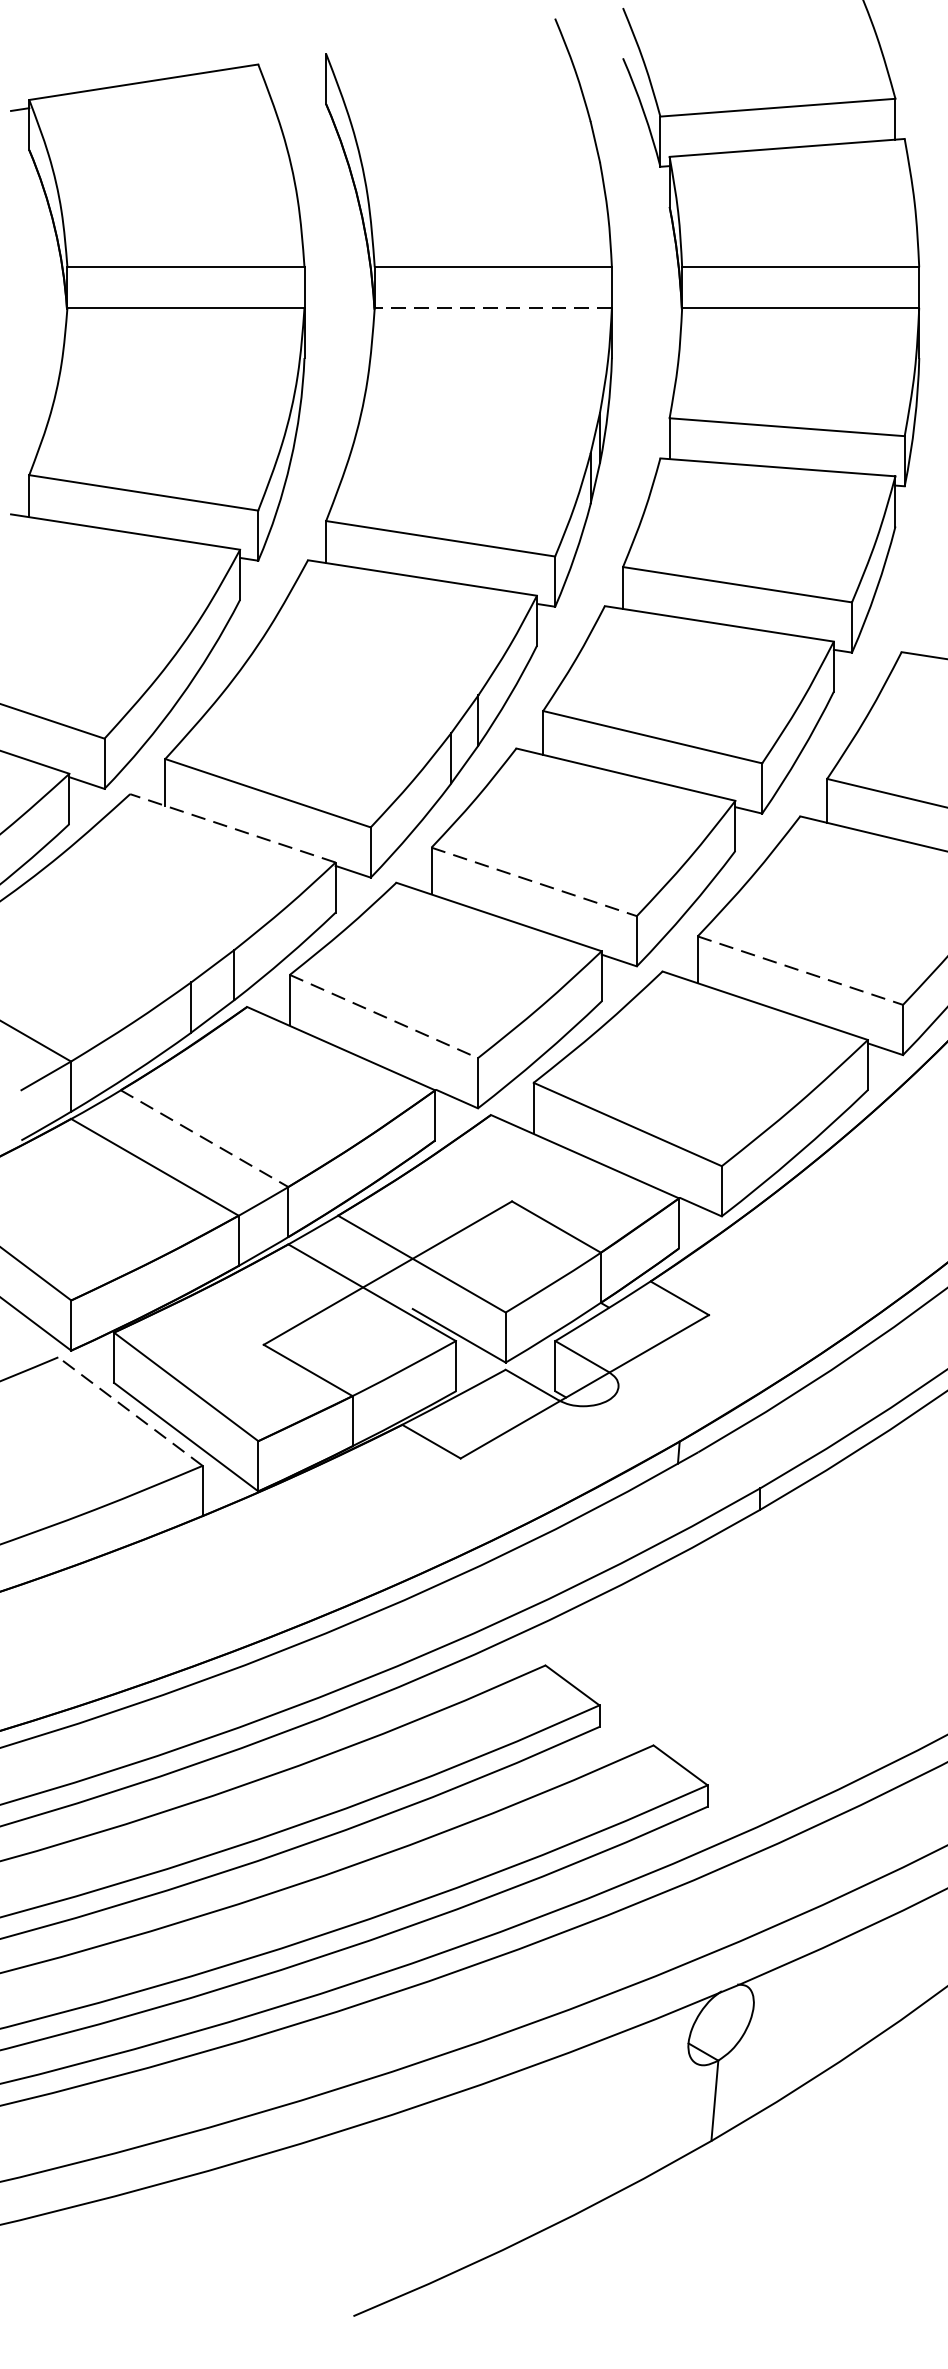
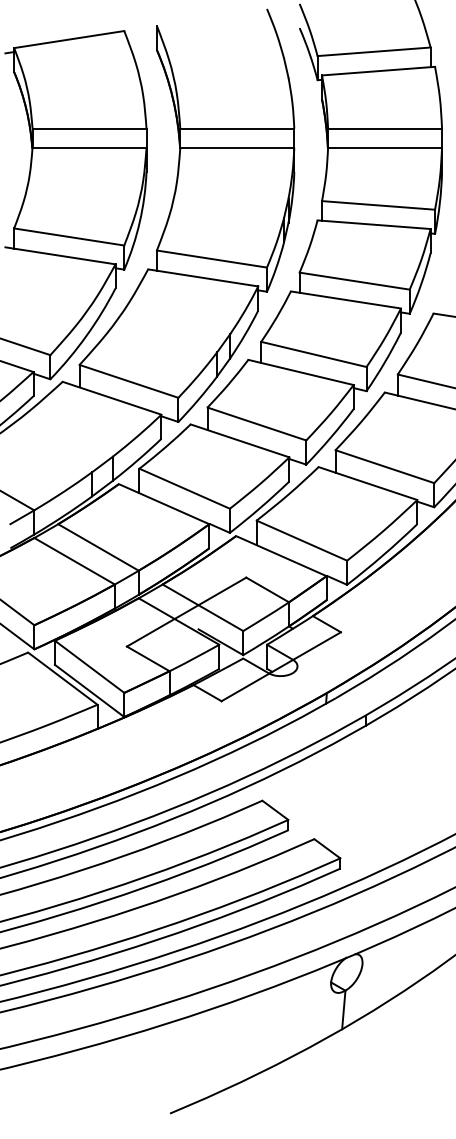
line: (491, 308) -> (236, 148), dashed -> solid
line: (231, 828) -> (111, 398), dashed -> solid
line: (535, 882) -> (257, 424), dashed -> solid
line: (801, 970) -> (385, 466), dashed -> solid
line: (385, 1016) -> (185, 488), dashed -> solid
line: (204, 1138) -> (98, 547), dashed -> solid
line: (129, 1411) -> (62, 678), dashed -> solid

